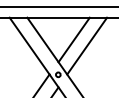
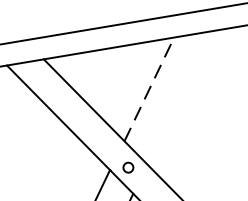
line: (74, 39) -> (149, 88), solid -> dashed
line: (87, 45) -> (179, 96), removed

